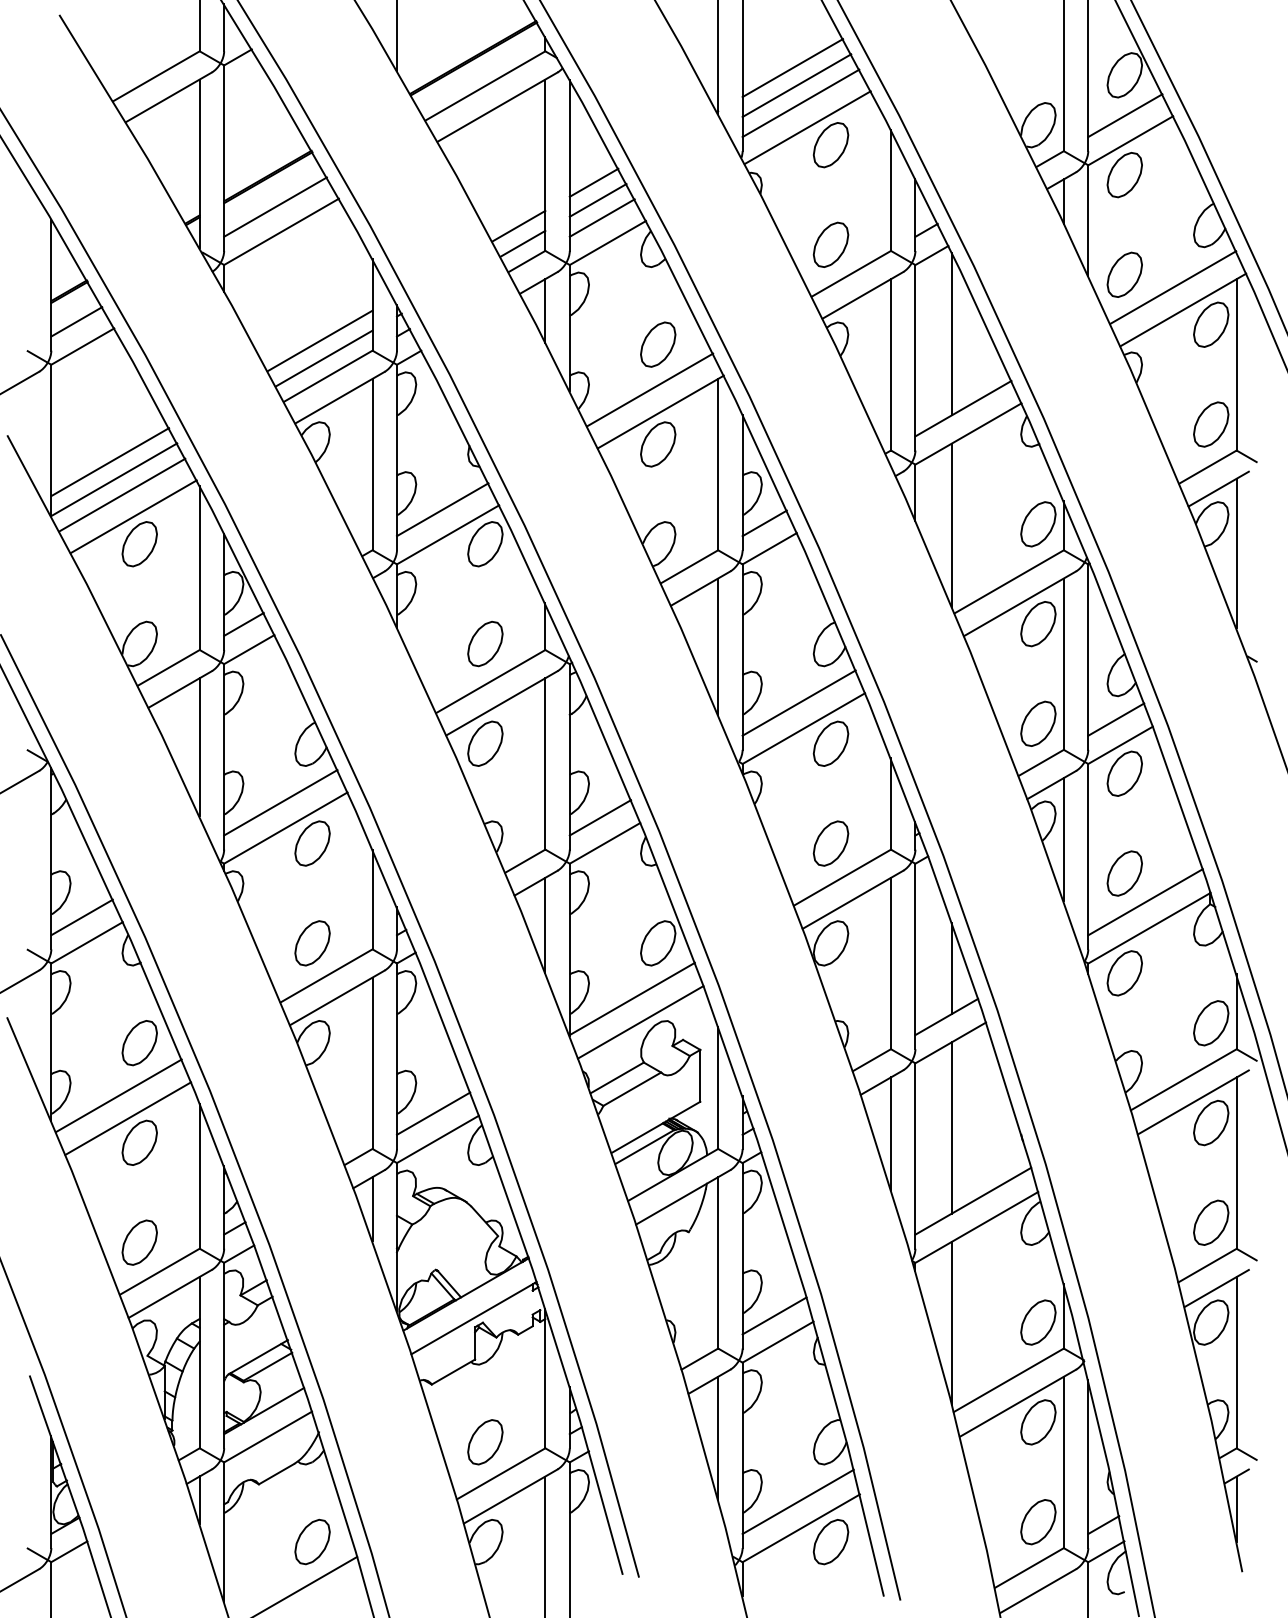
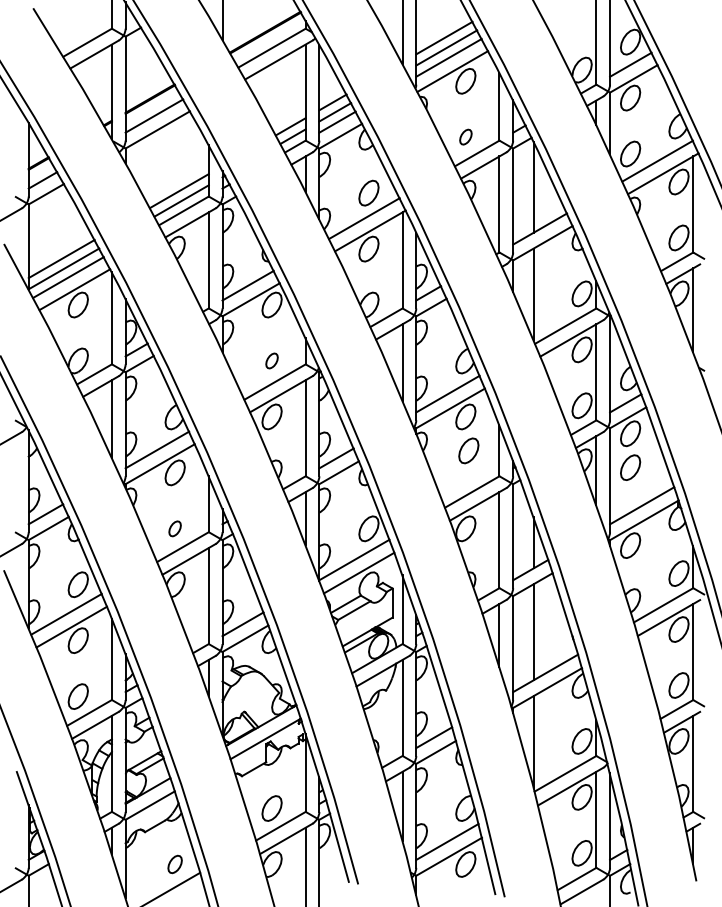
part: (830, 243) -> (465, 136), size x0.6
part: (484, 643) -> (271, 360), size x0.6
part: (830, 842) -> (468, 450), moved
part: (1124, 873) -> (630, 467), moved
part: (311, 942) -> (174, 528), size x0.6
part: (311, 1542) -> (174, 864), size x0.7

